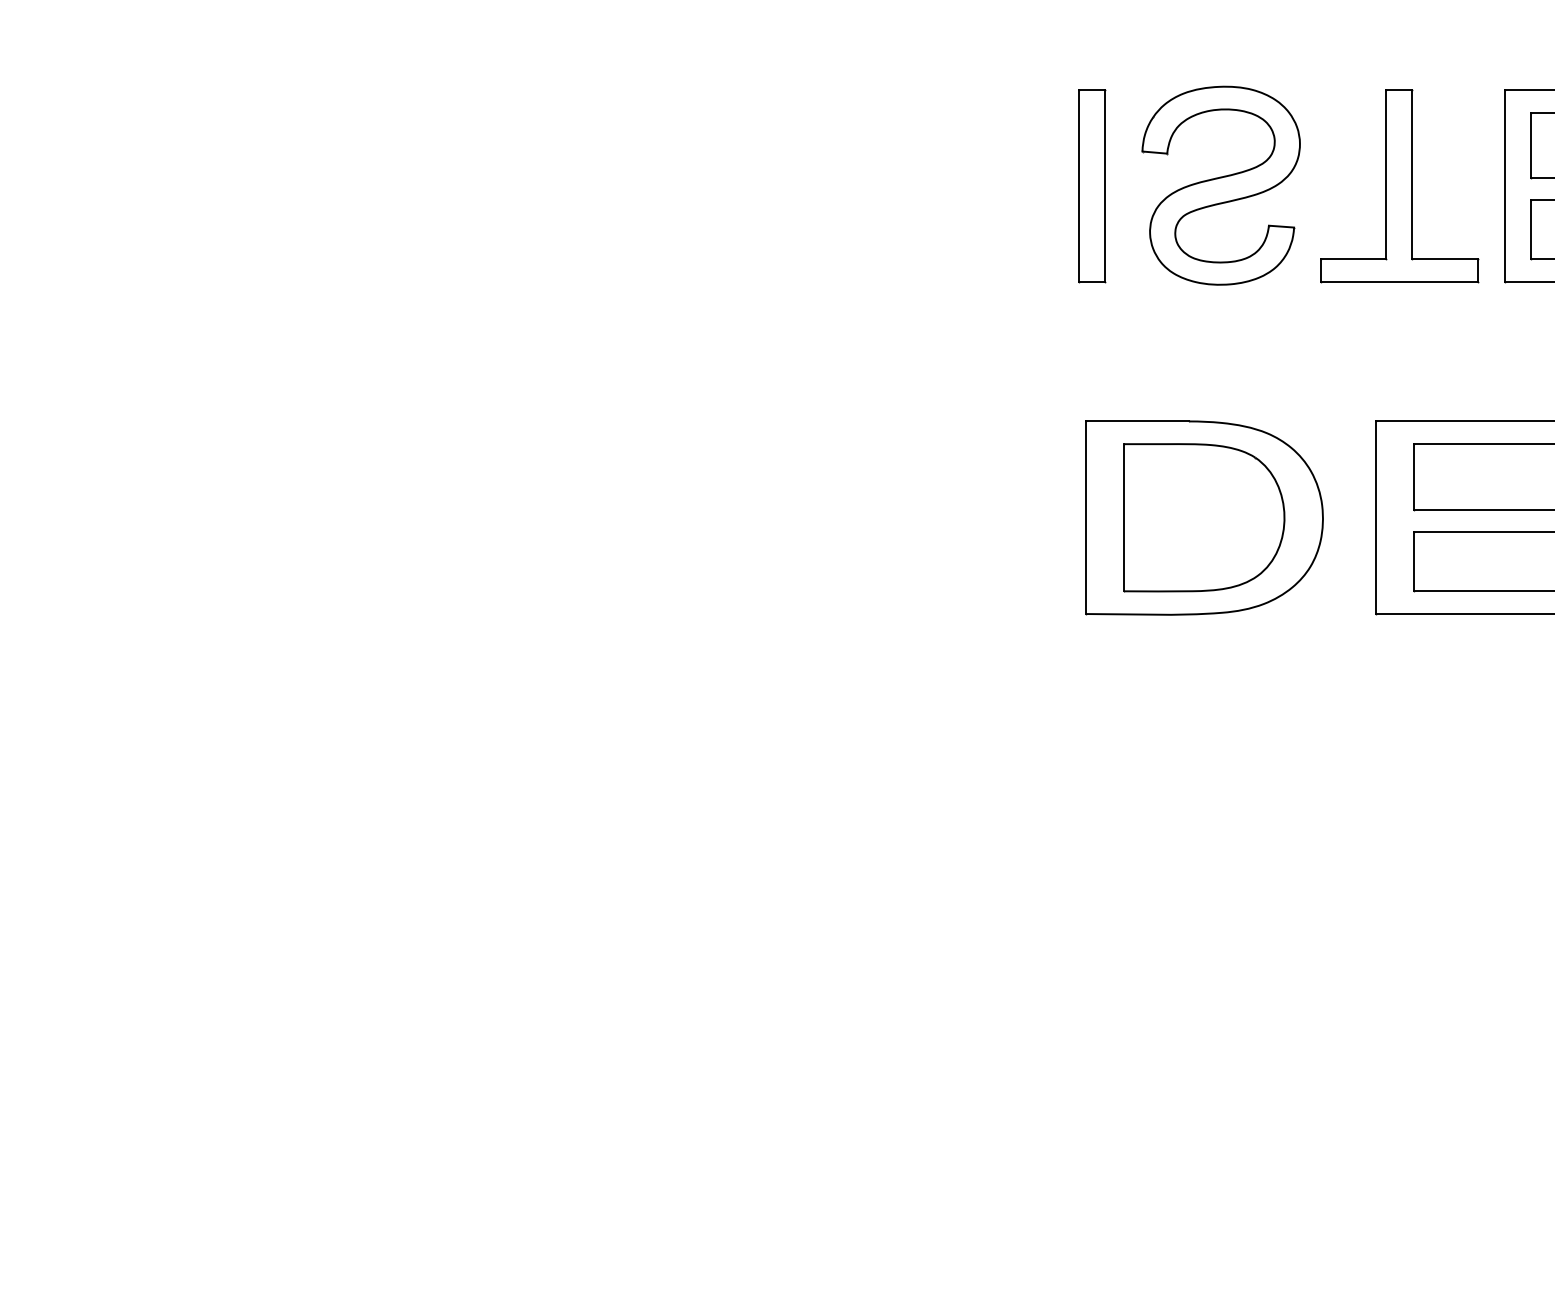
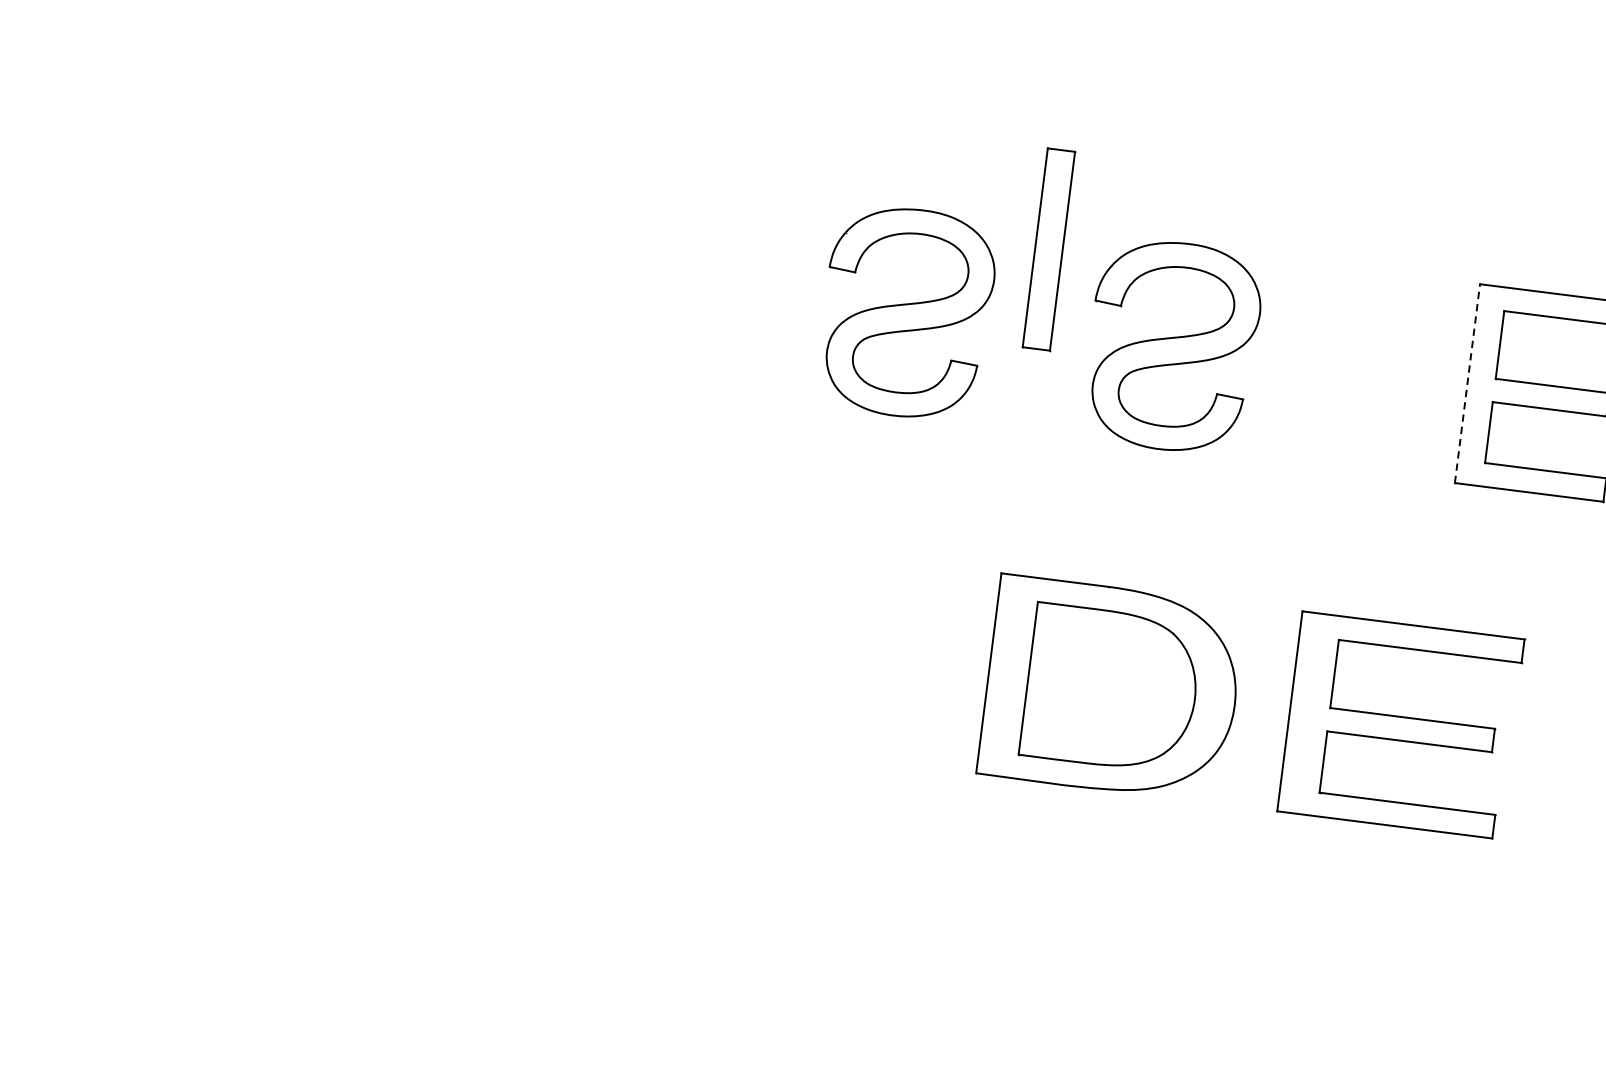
part: (964, 185) -> (906, 312), added
line: (1505, 185) -> (1467, 383), solid -> dashed
part: (1092, 186) -> (1049, 250), moved
part: (1399, 186) -> (1357, 370), removed

